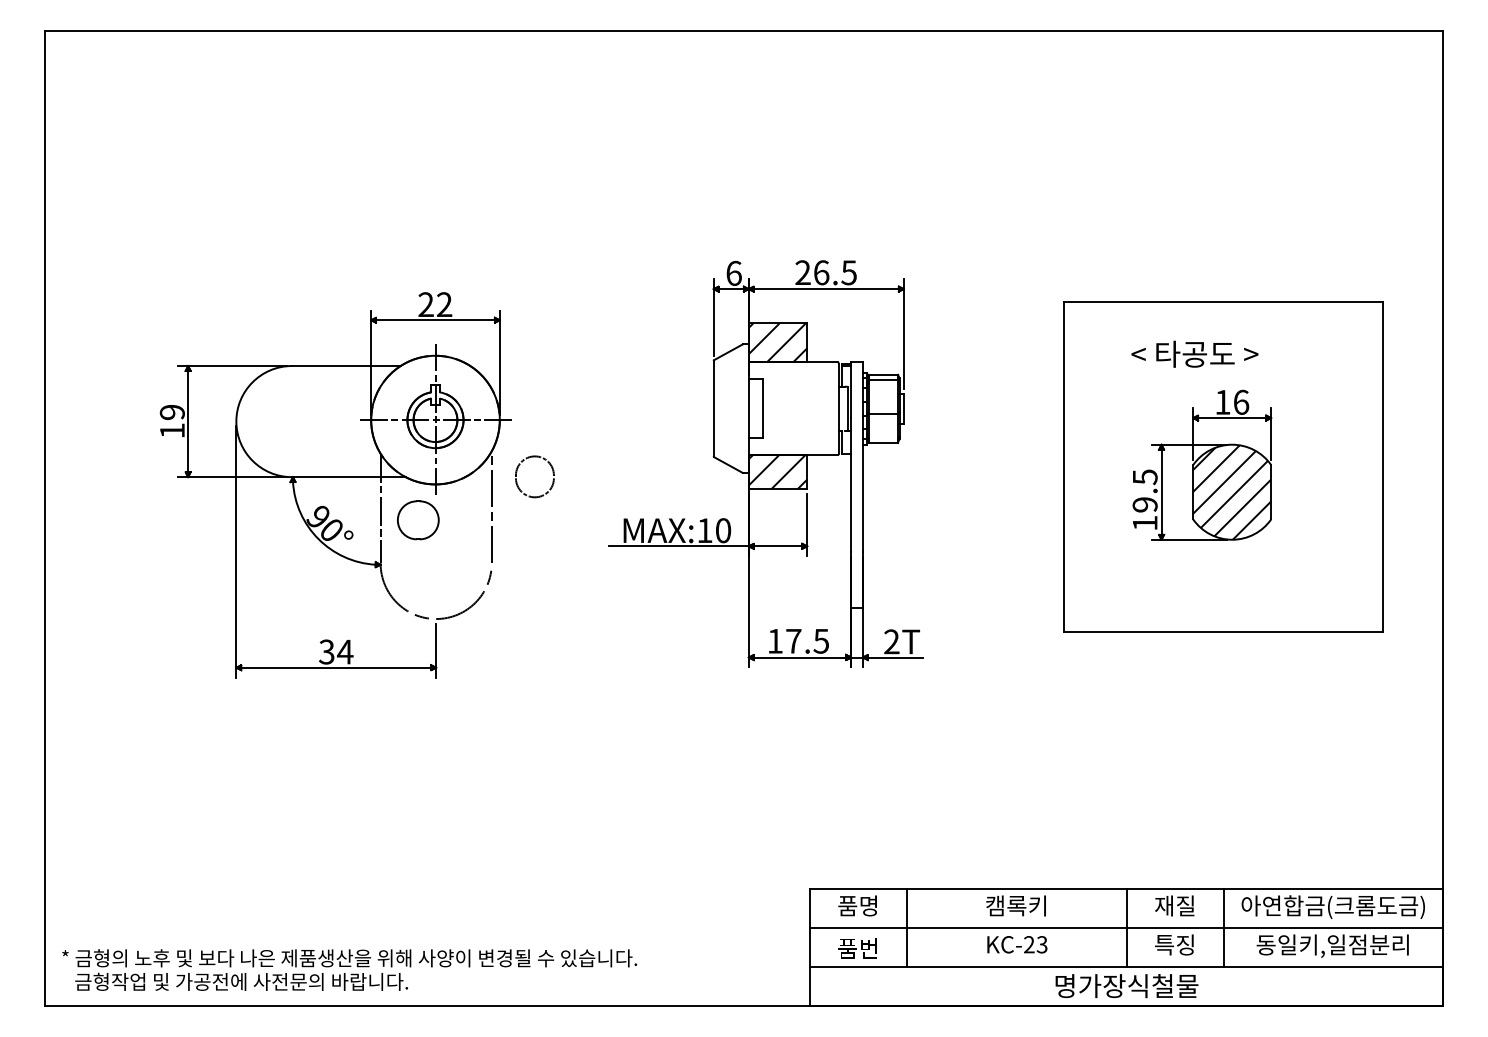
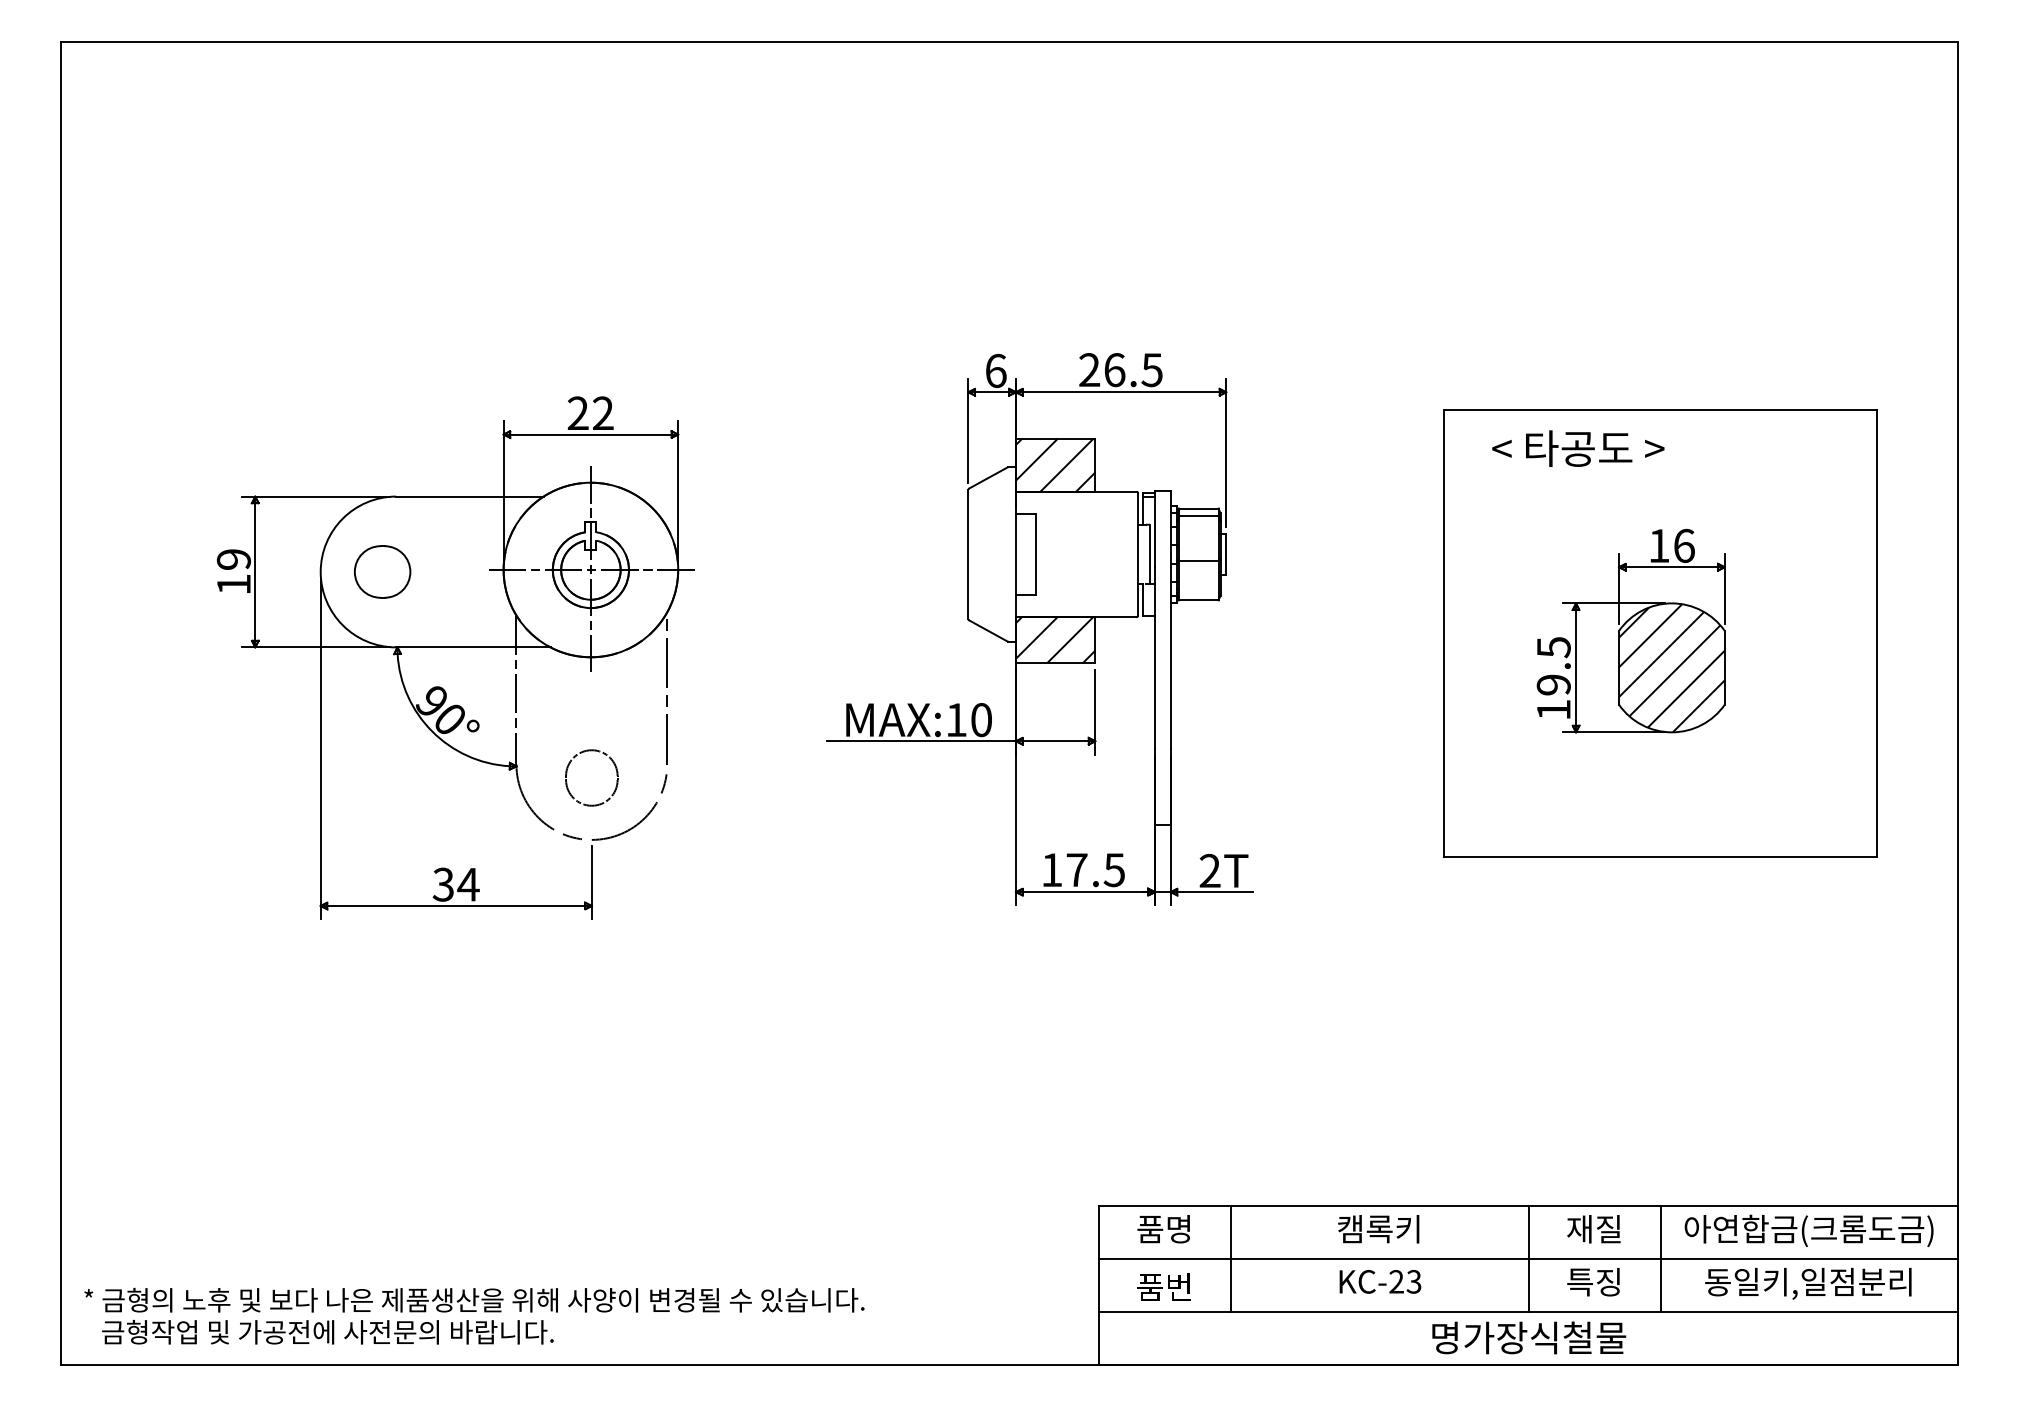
text: (1195, 354) -> (1578, 448), moved
part: (517, 473) -> (567, 773), moved
part: (418, 519) -> (382, 571), moved

